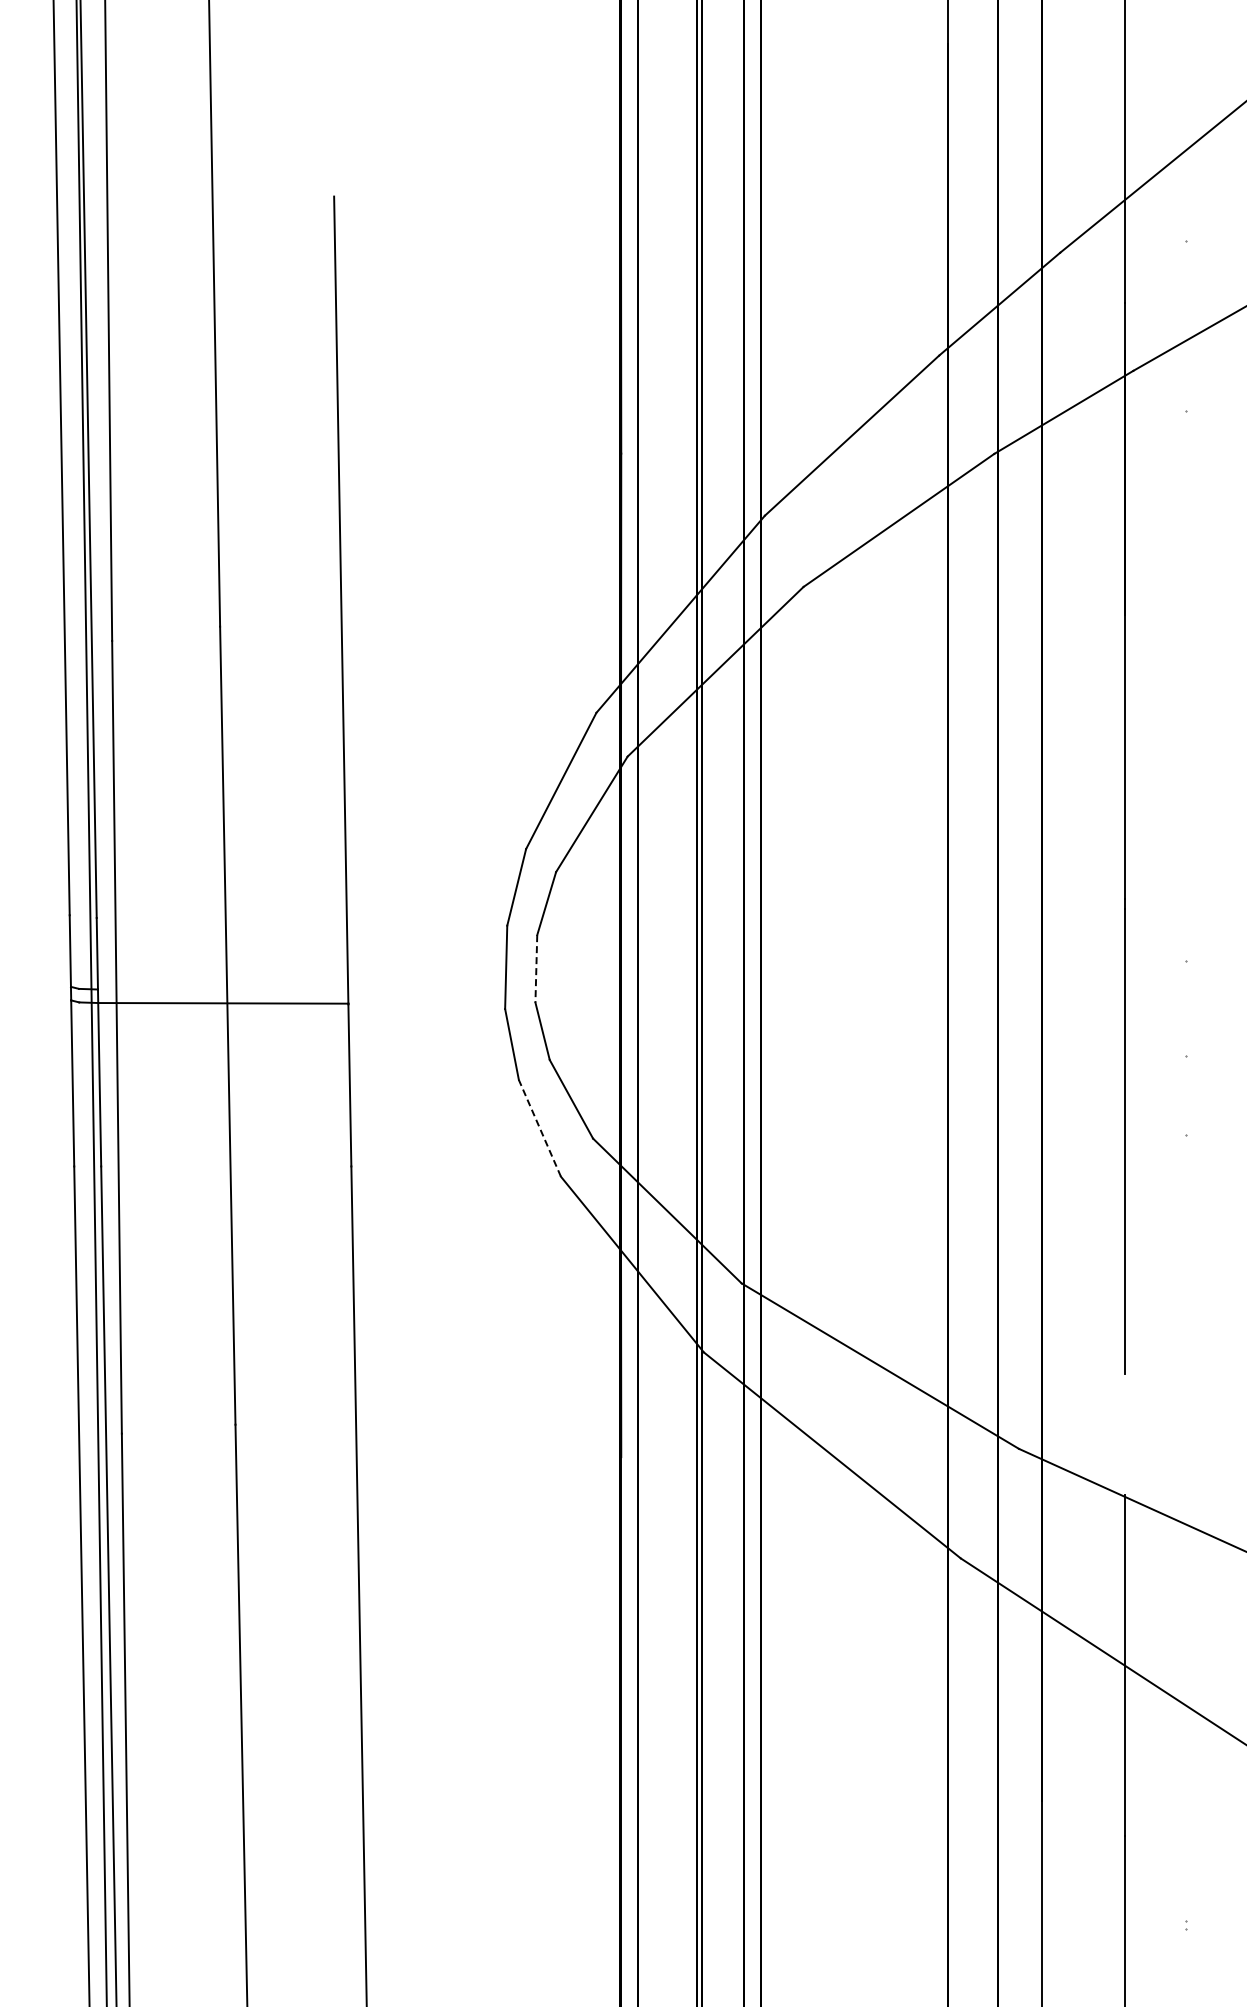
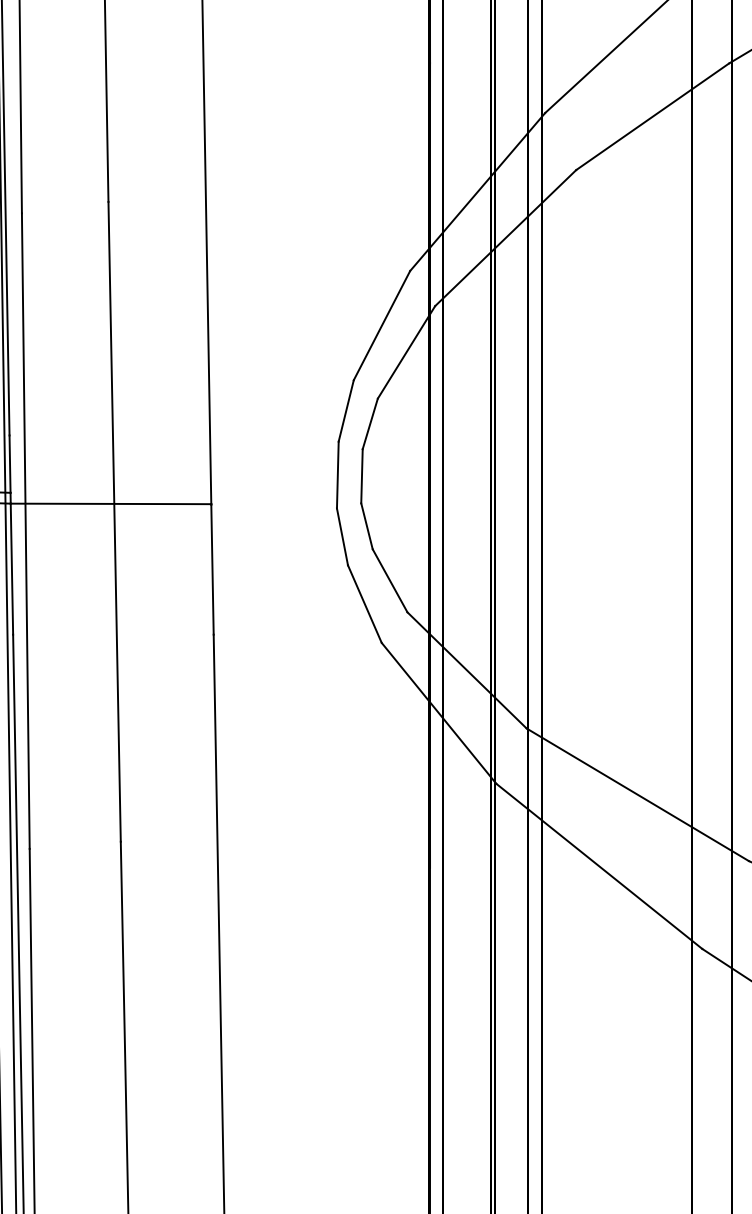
line: (536, 968) -> (362, 475), dashed -> solid
line: (539, 1128) -> (364, 604), dashed -> solid

